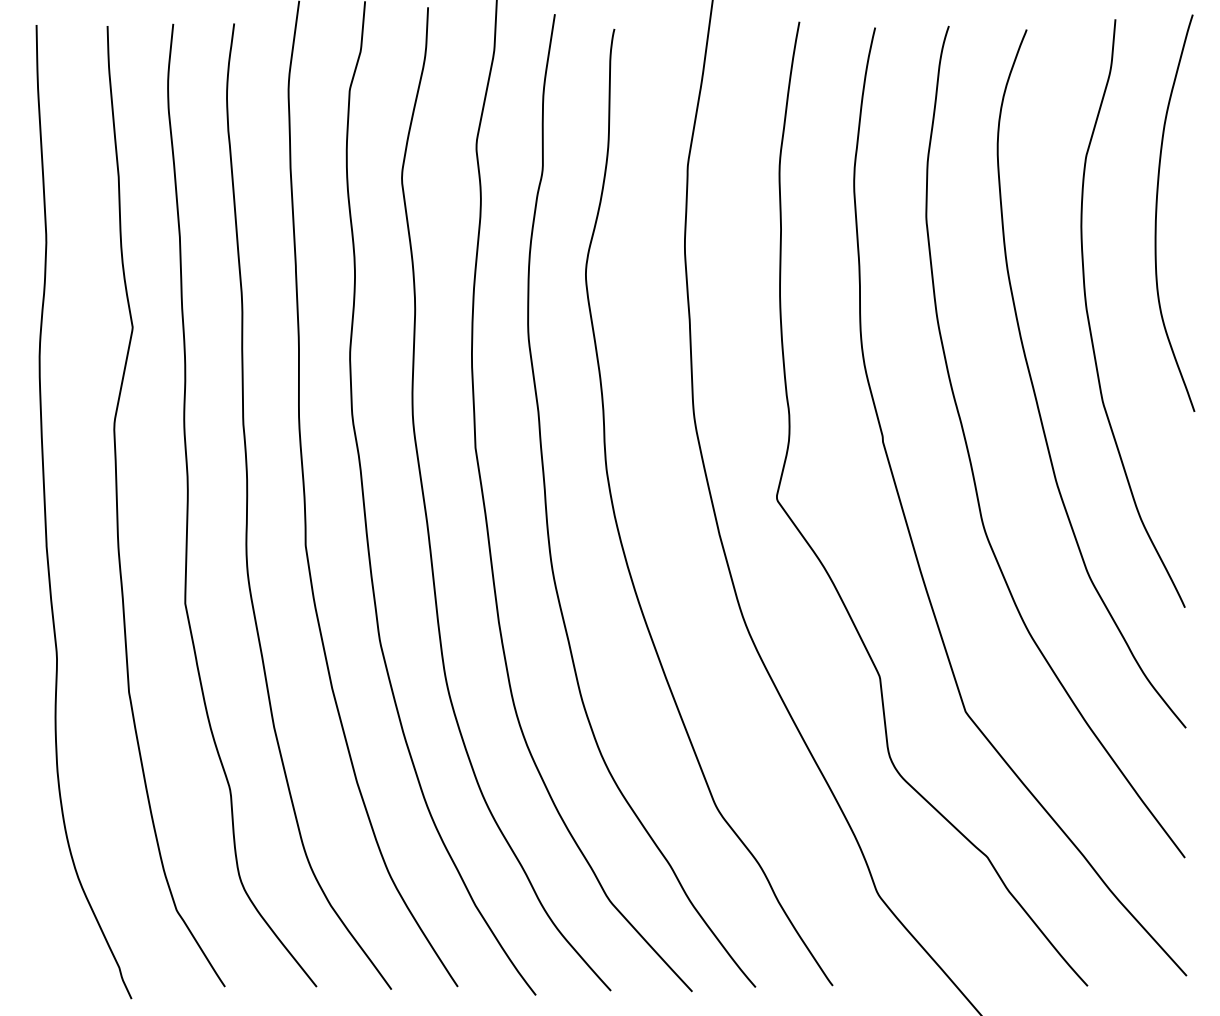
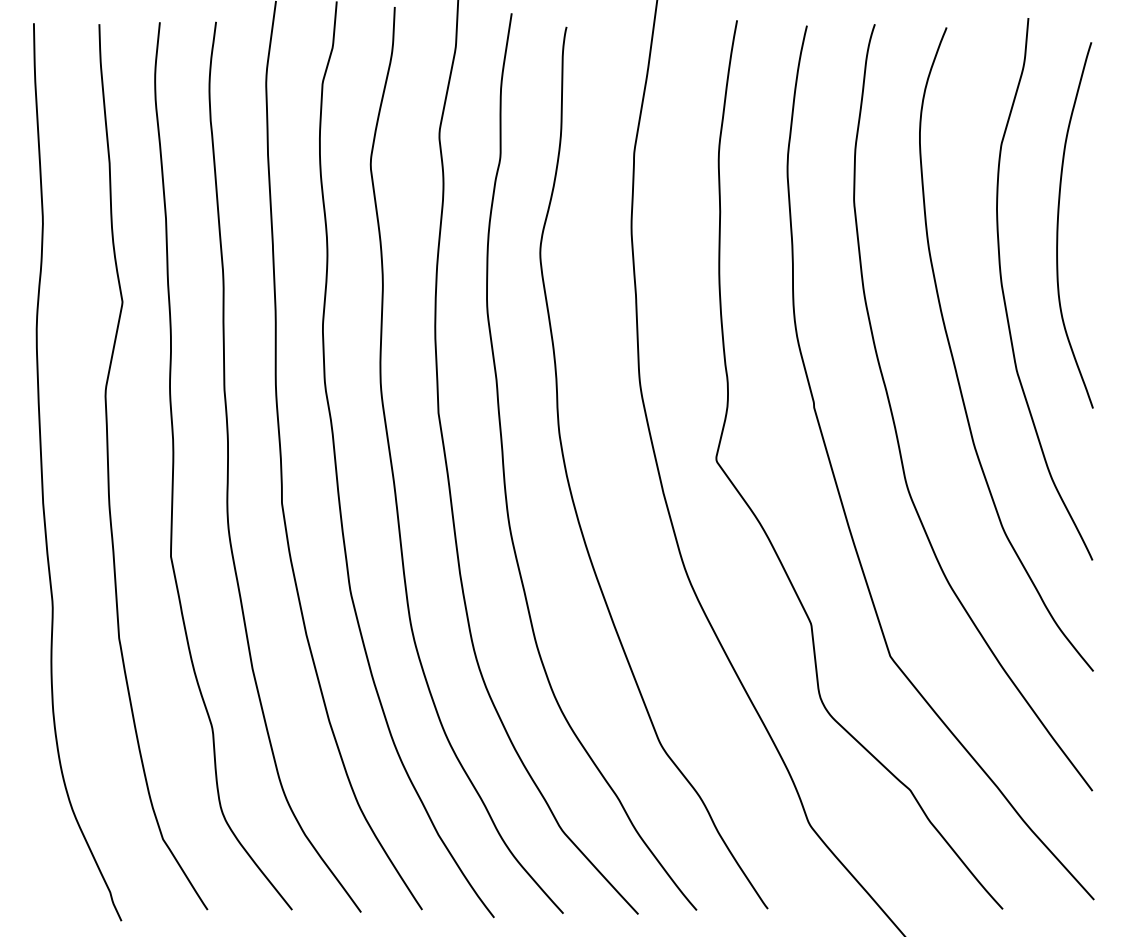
curve: (1157, 212) -> (1058, 224), moved

